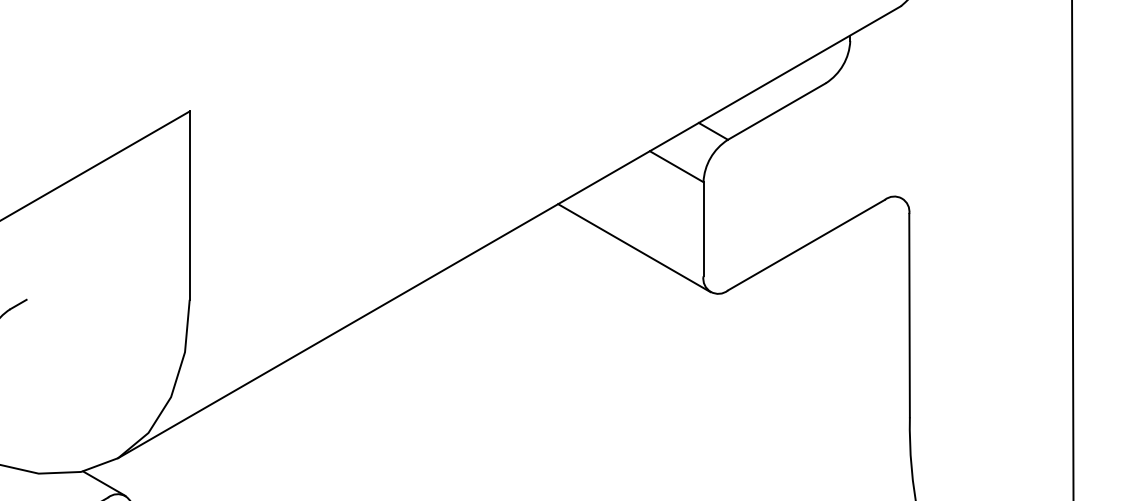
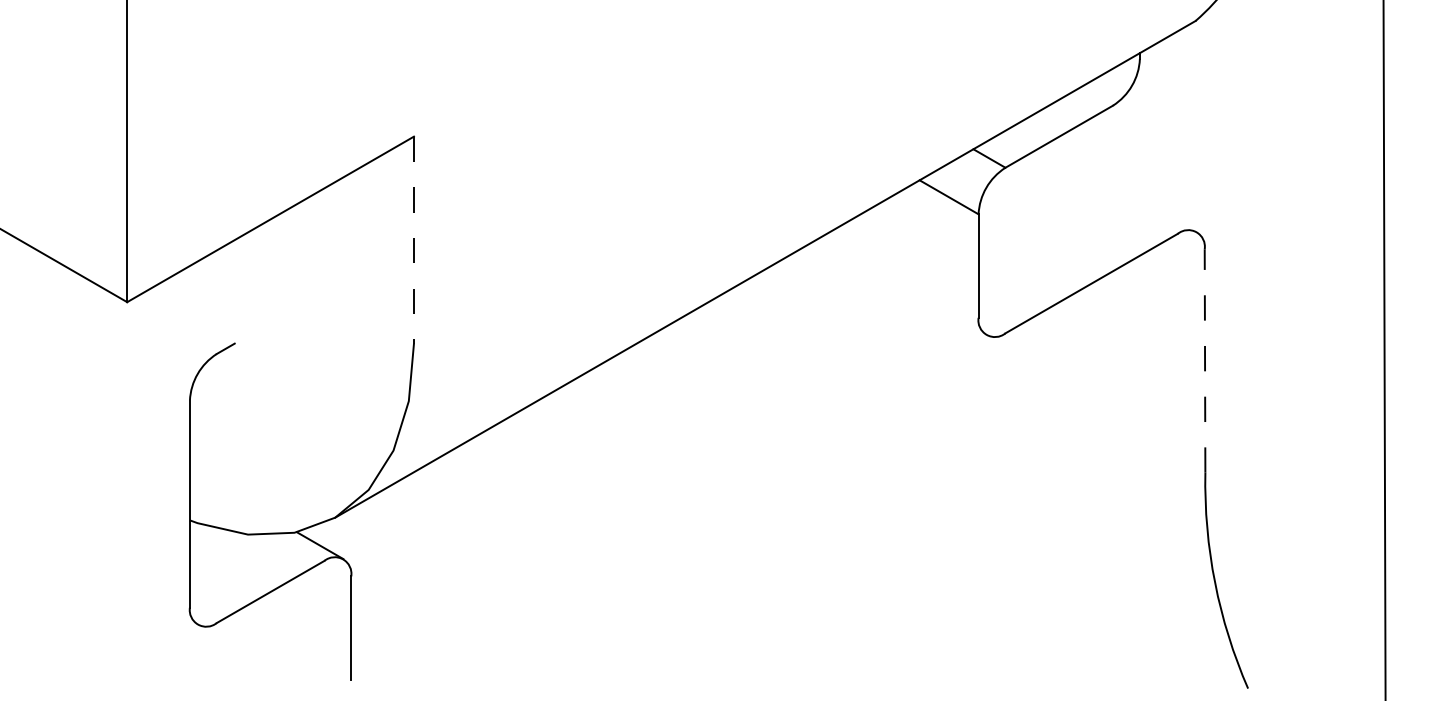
line: (189, 205) -> (413, 240), solid -> dashed
line: (634, 247) -> (902, 286), removed
line: (909, 315) -> (1205, 360), solid -> dashed

